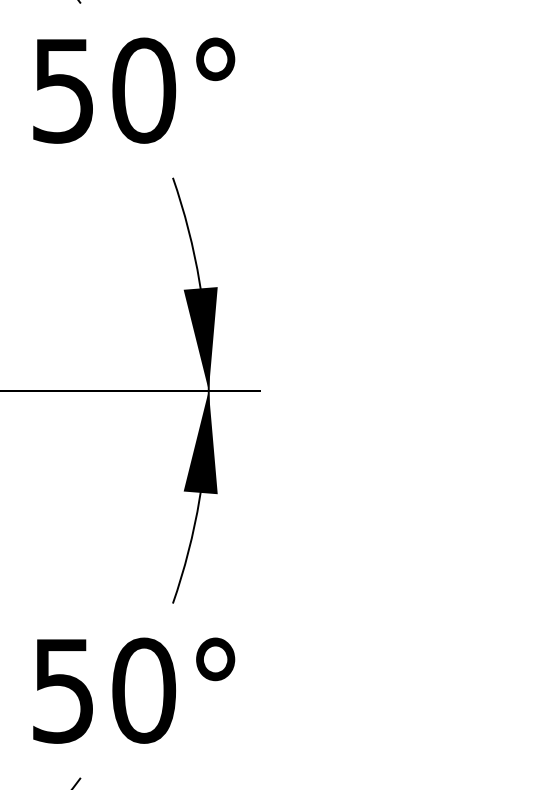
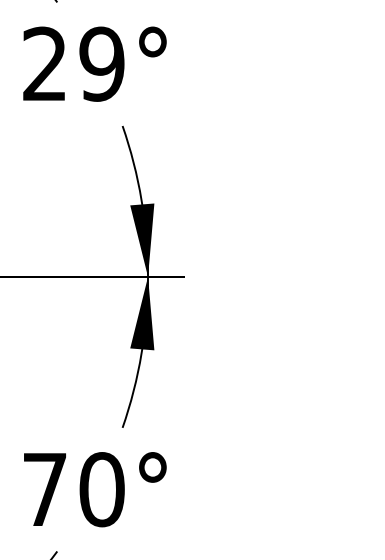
text: (104, 90) -> (74, 64), 50 -> 29
text: (63, 691) -> (45, 490), 50 -> 70

